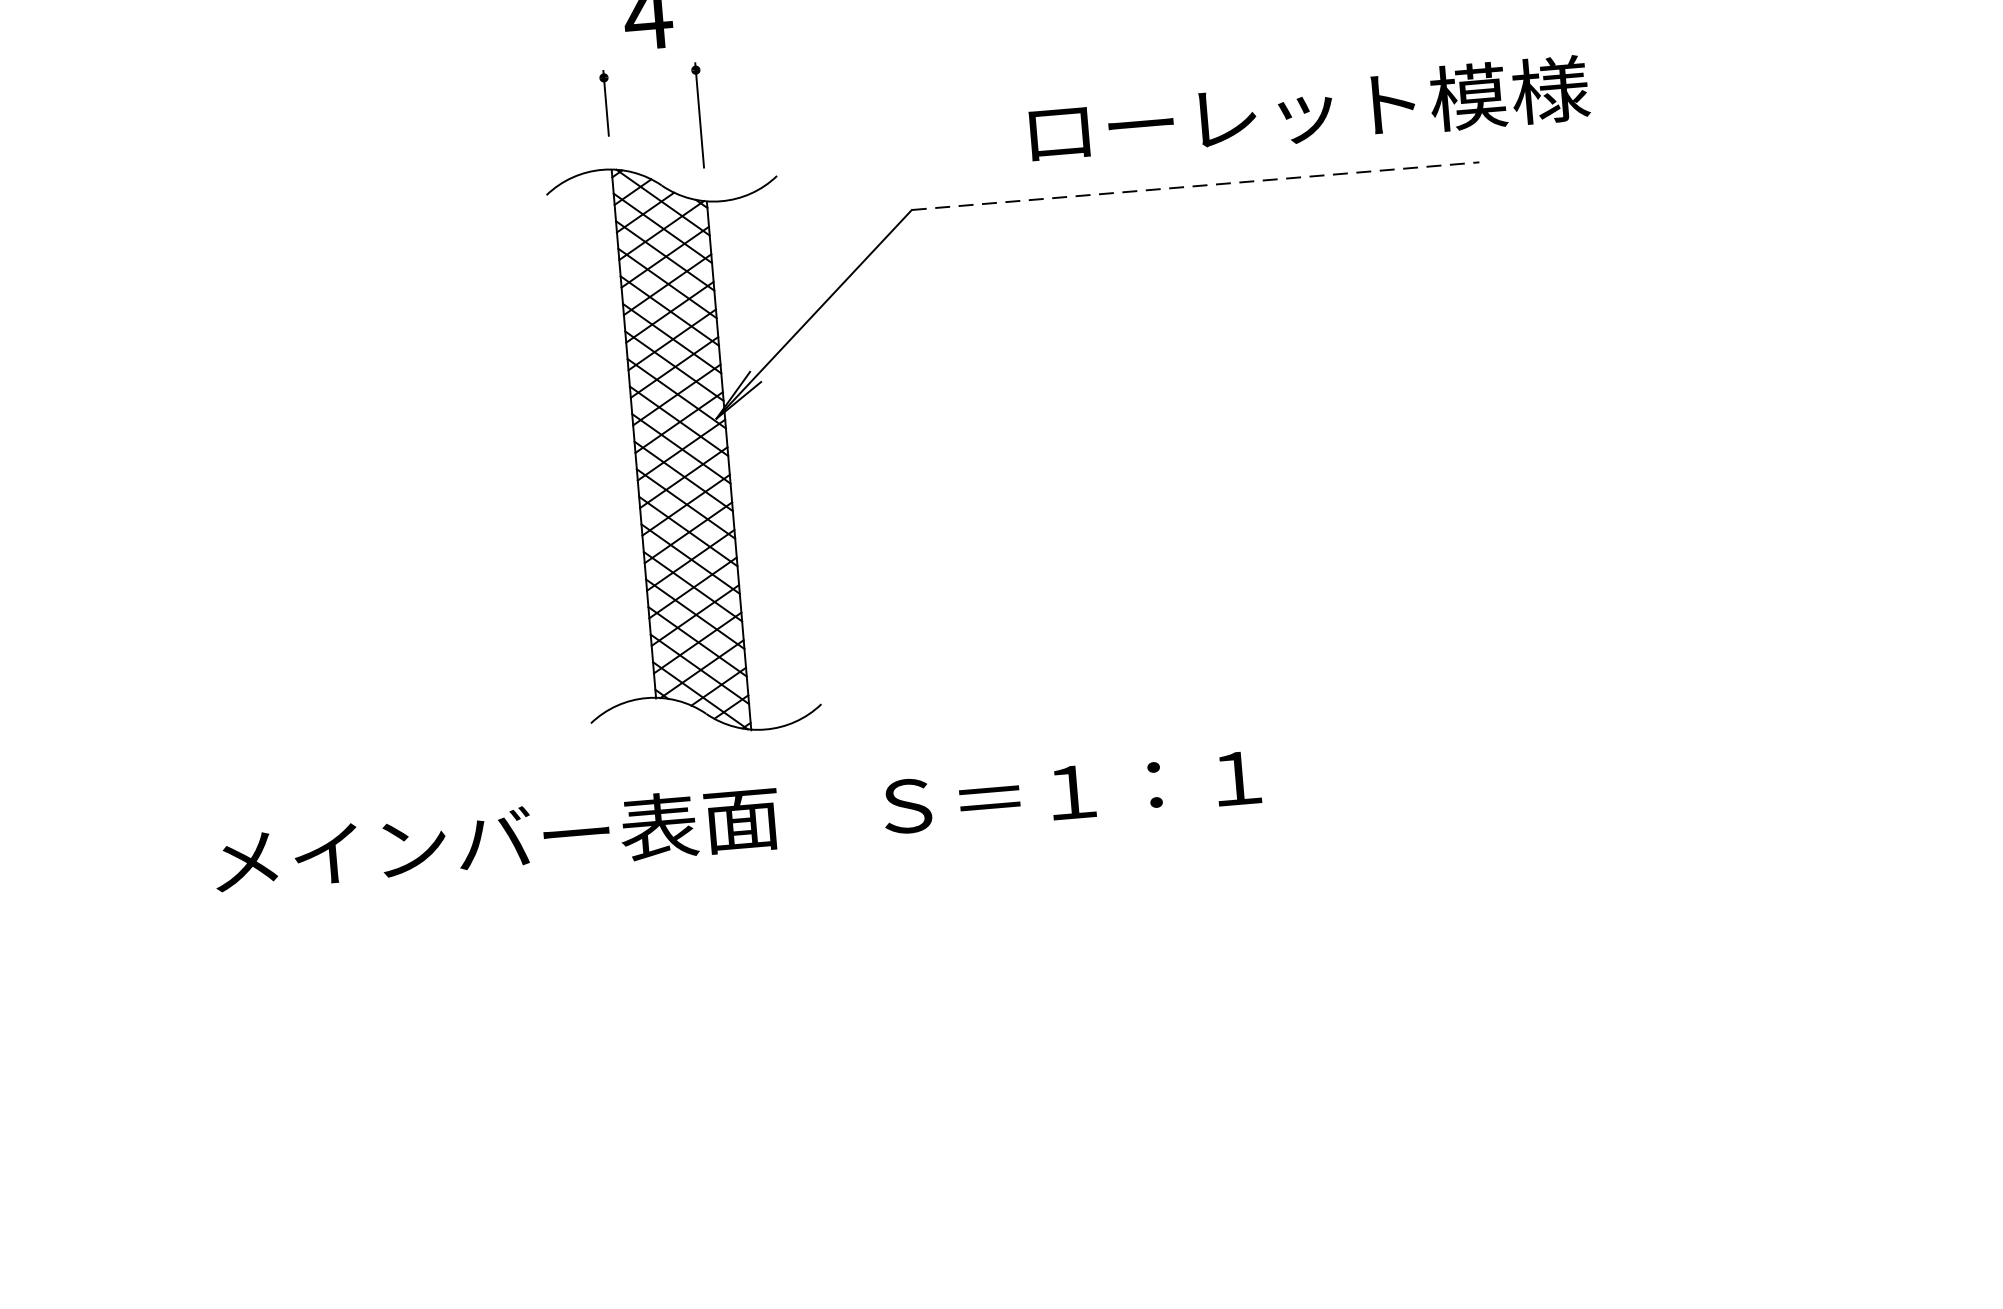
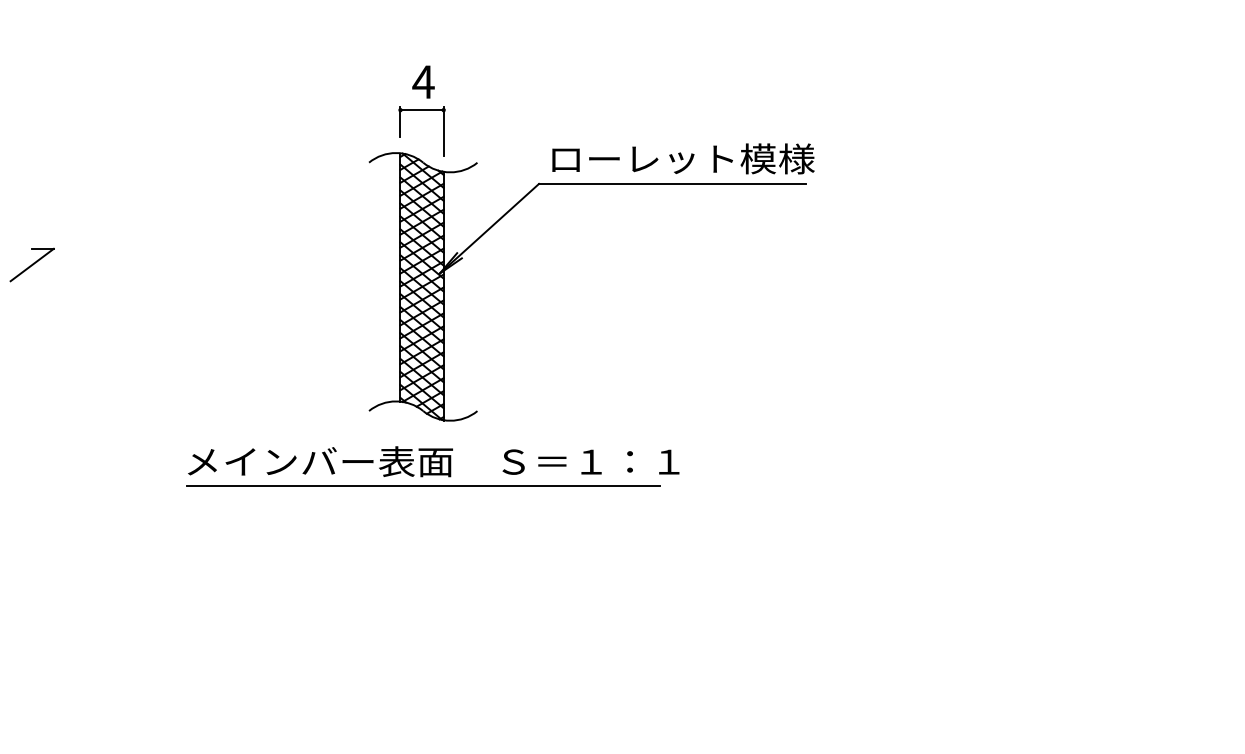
line: (648, 74) -> (421, 110), added
text: (1309, 109) -> (683, 158), moved
line: (1195, 185) -> (672, 183), dashed -> solid
line: (720, 874) -> (423, 486), added

